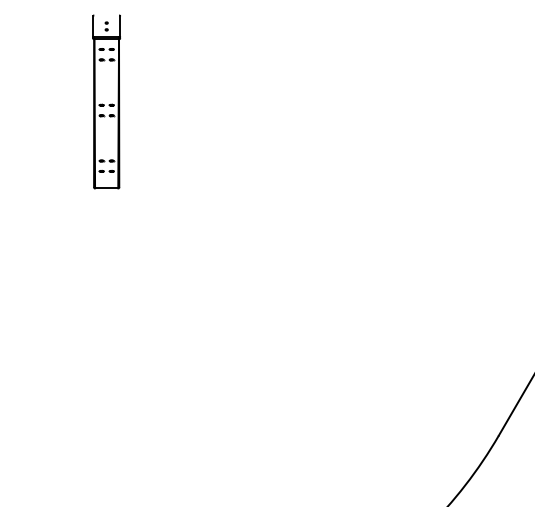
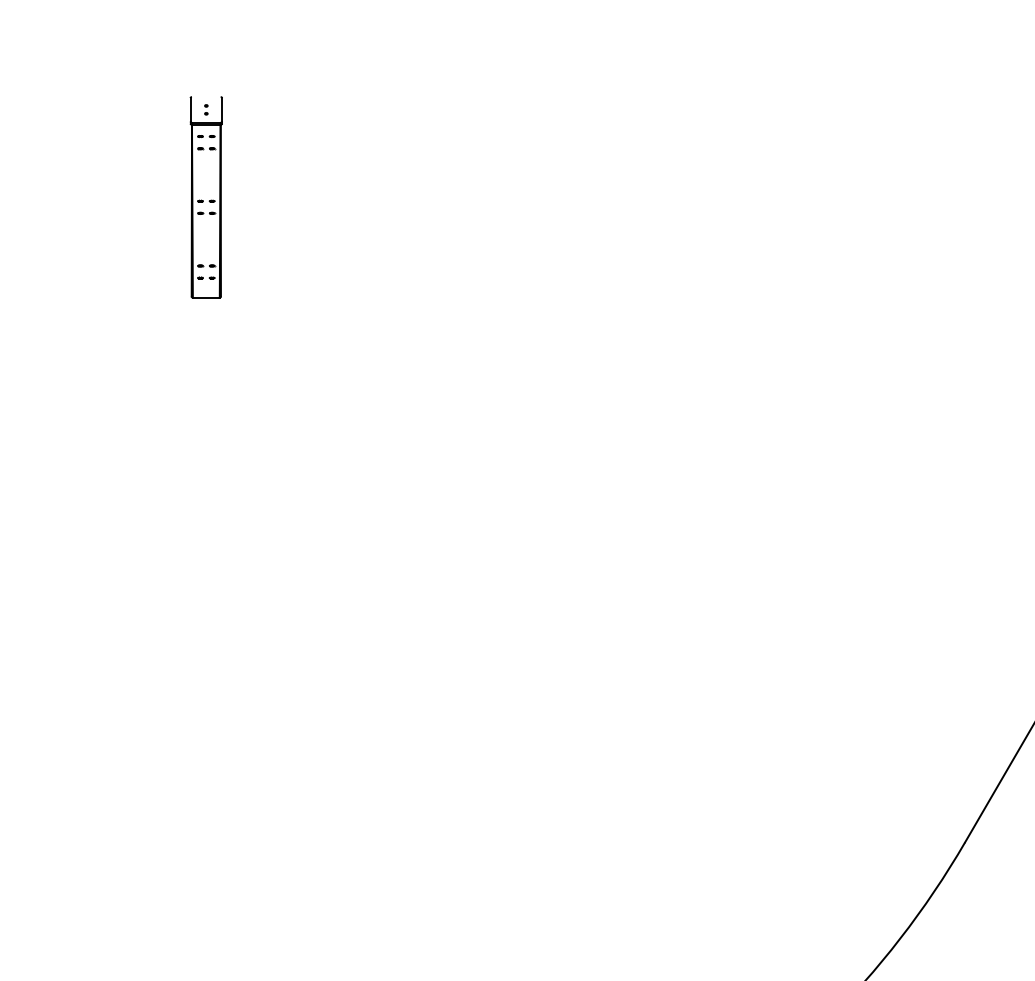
part: (106, 101) -> (206, 196), size x0.6

